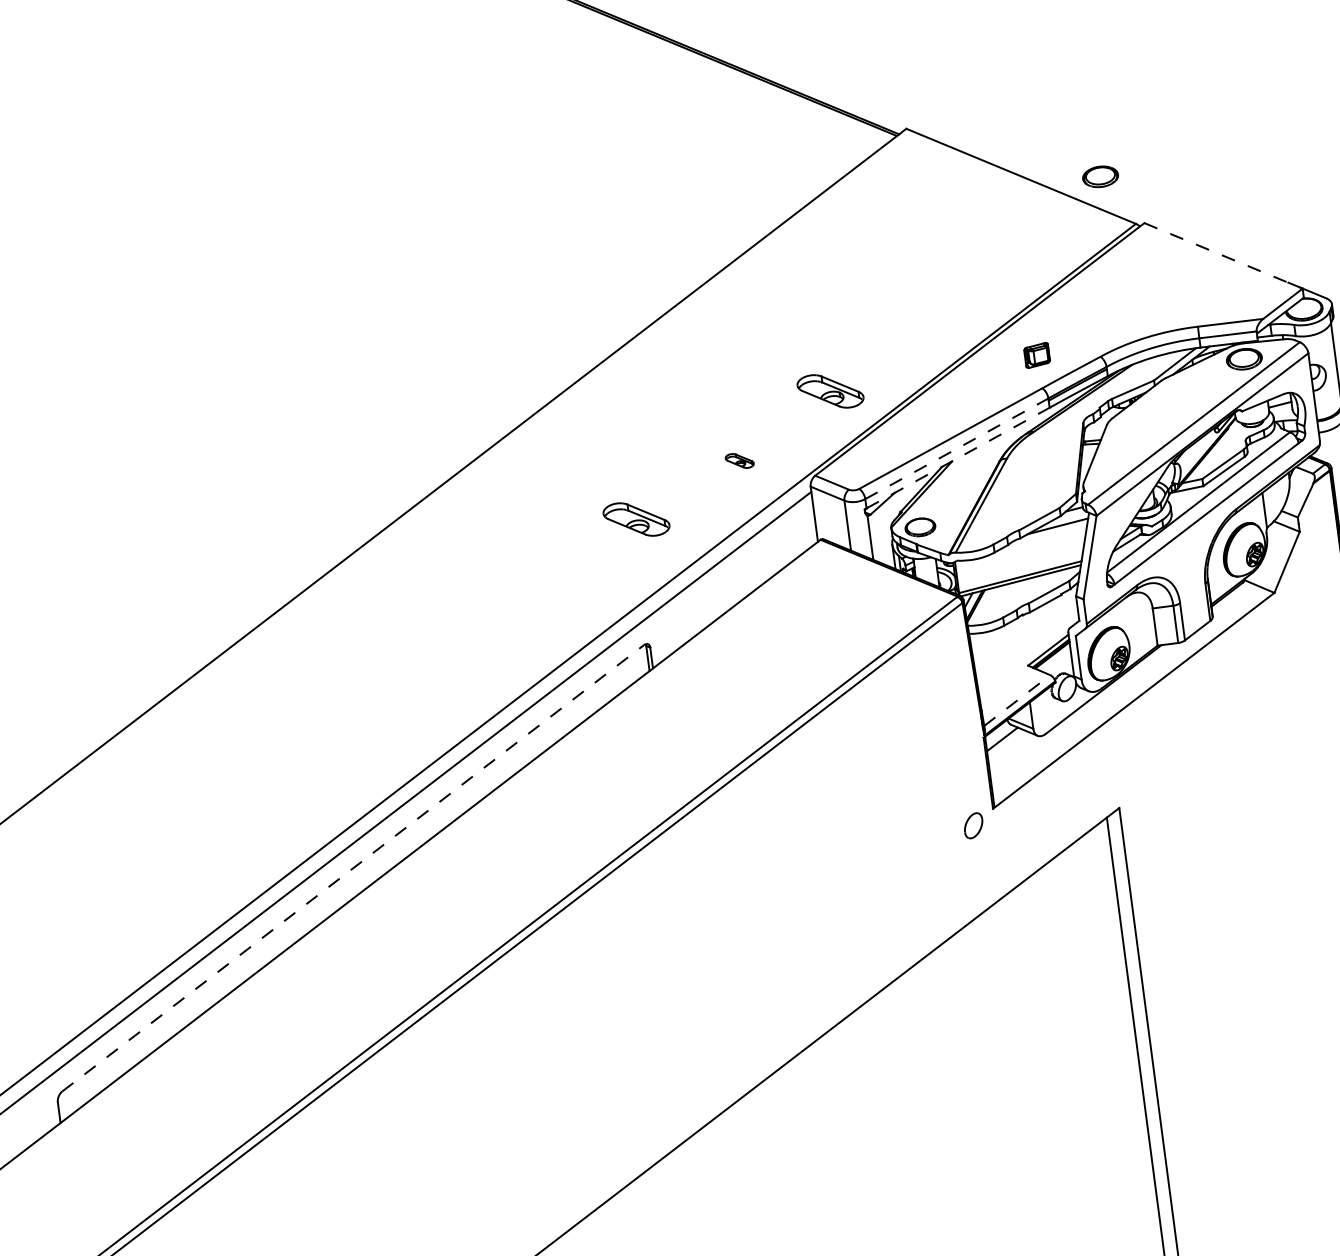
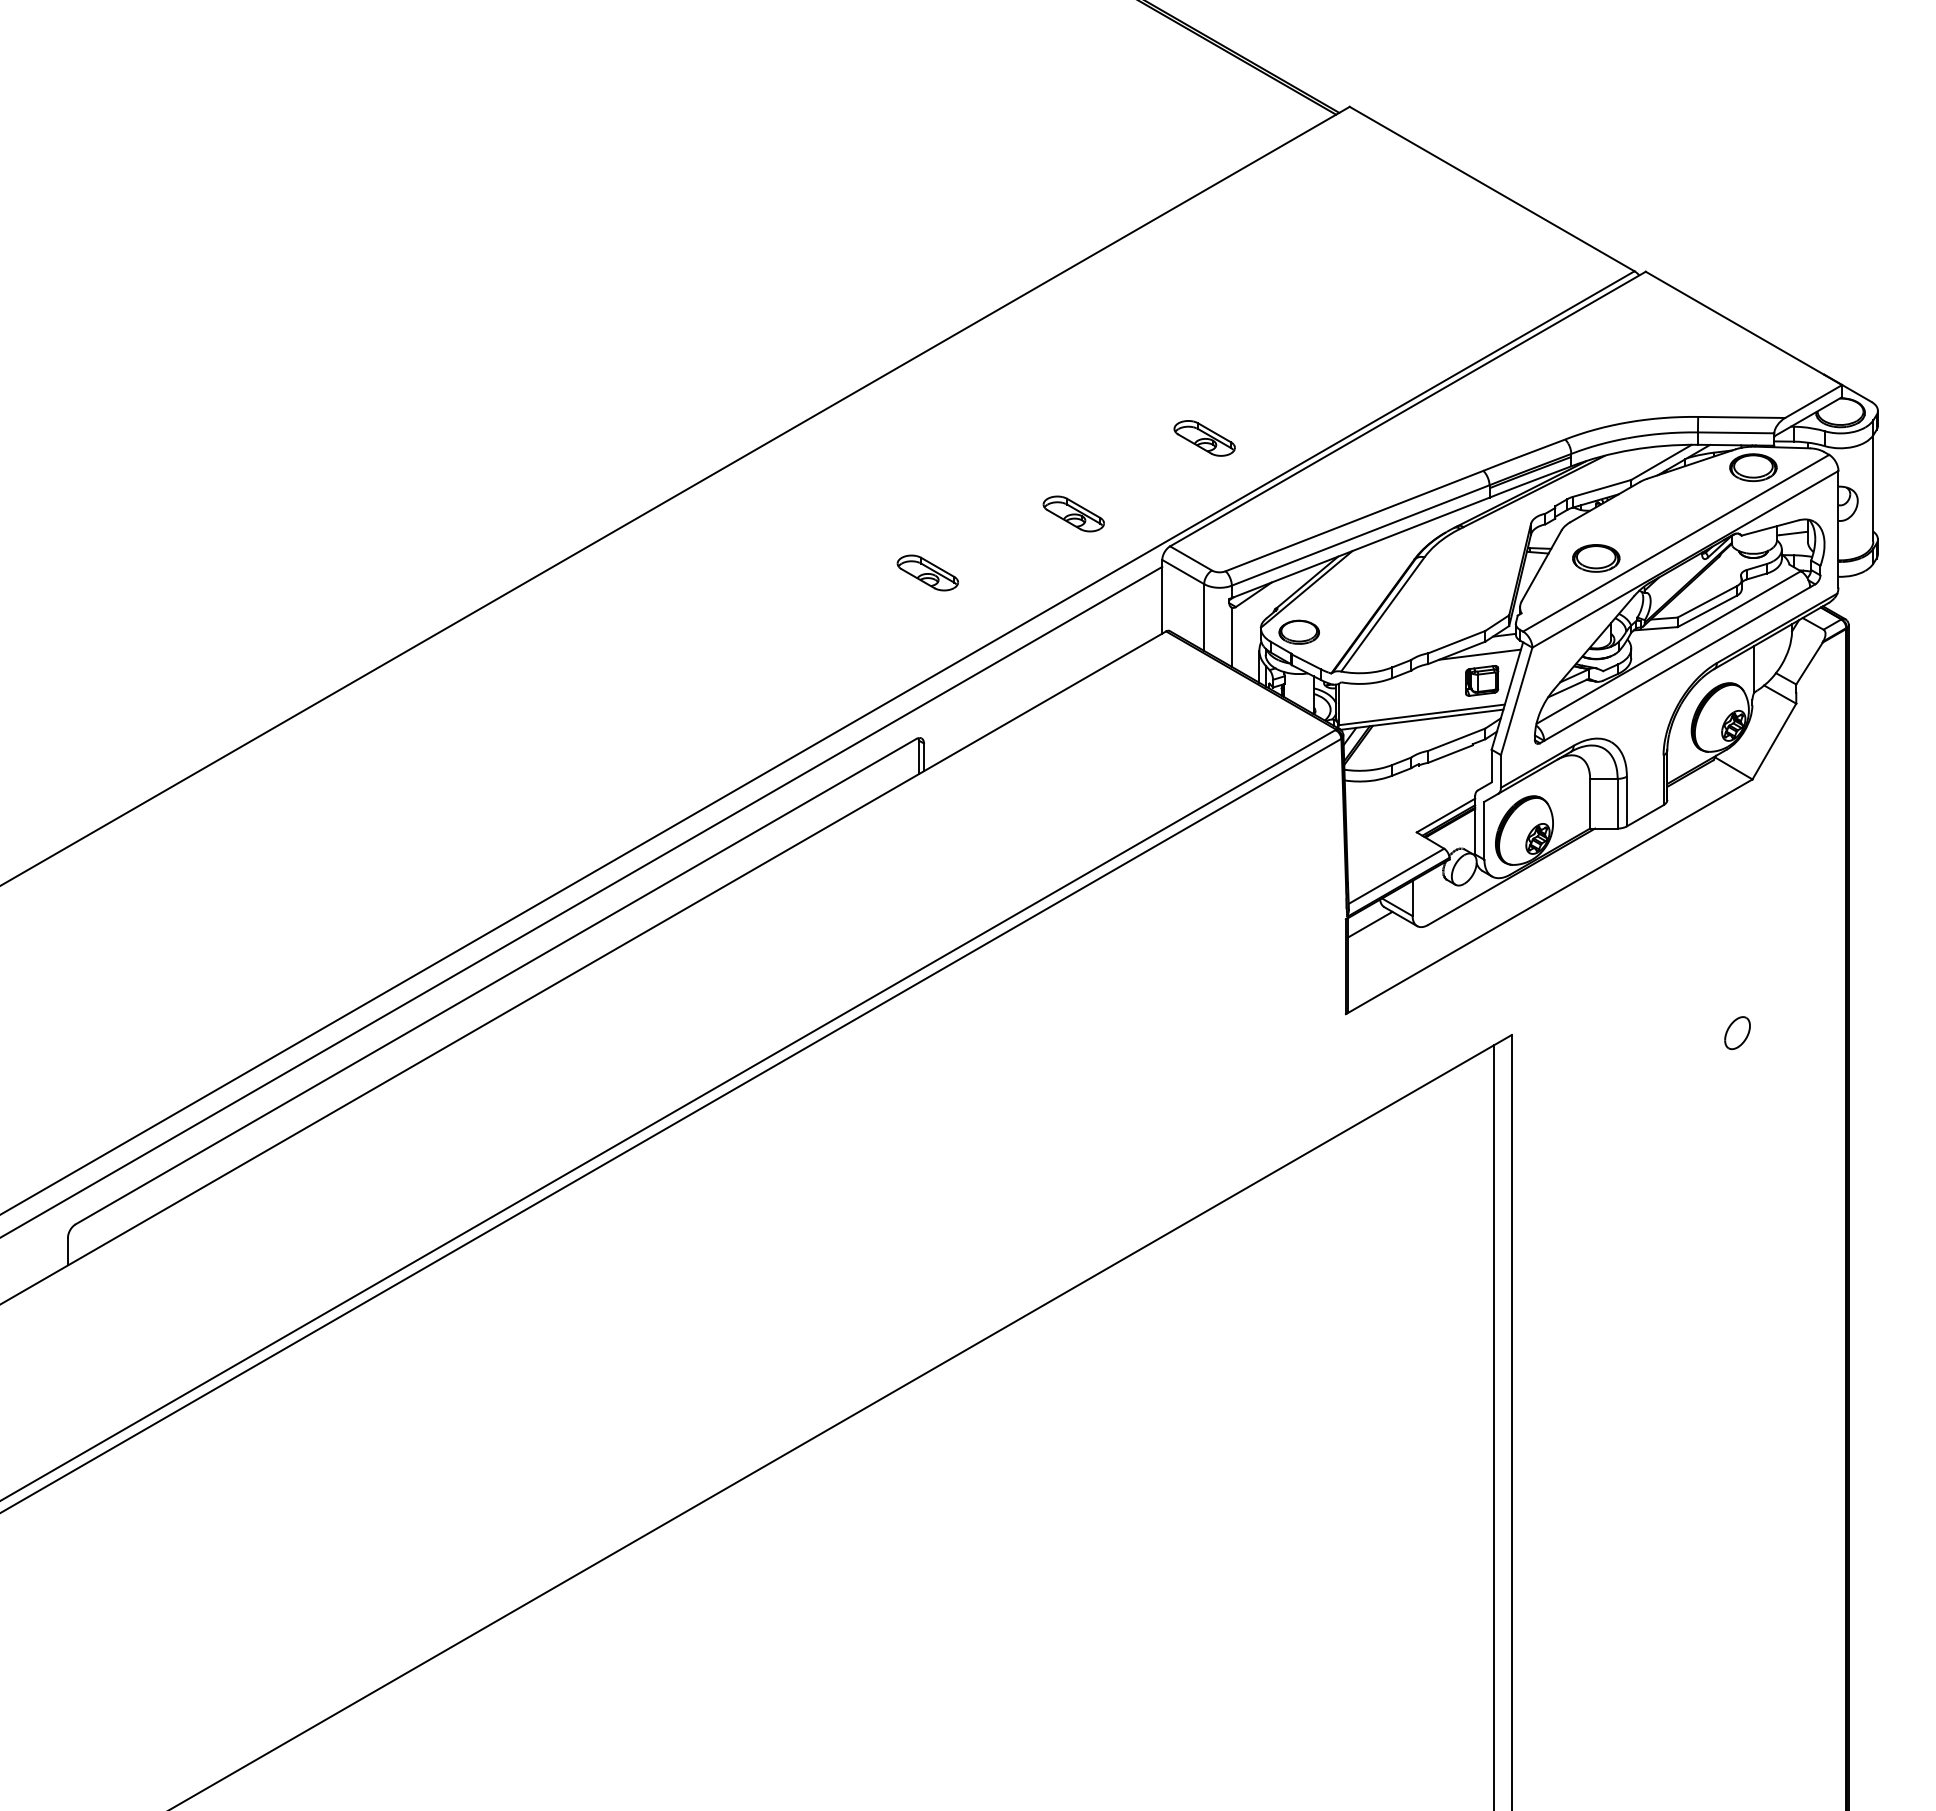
part: (1100, 176) -> (1596, 558), moved
line: (1223, 255) -> (1744, 328), dashed -> solid
part: (1037, 355) -> (1482, 680), moved
part: (830, 391) -> (1204, 438), size x0.71
line: (957, 448) -> (1361, 535), dashed -> solid
line: (958, 457) -> (1361, 547), dashed -> solid
part: (739, 460) -> (1073, 513), size x1.67
part: (636, 519) -> (927, 572), size x0.71
line: (1017, 700) -> (1396, 876), dashed -> solid
part: (973, 826) -> (1737, 1033), moved
line: (353, 868) -> (496, 981), dashed -> solid

